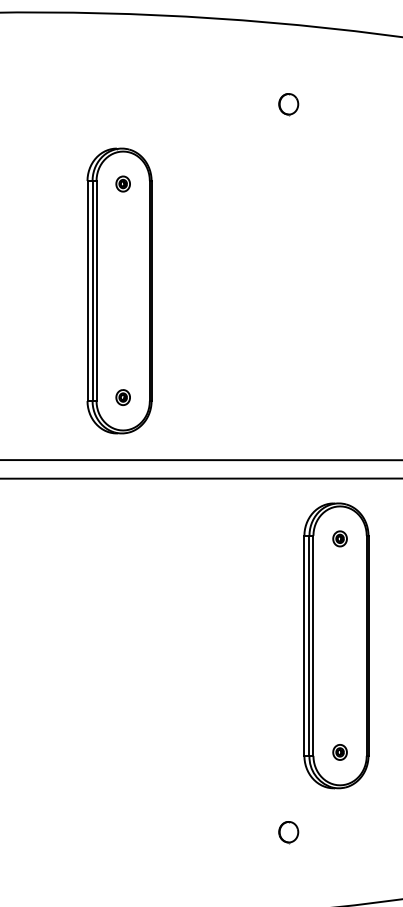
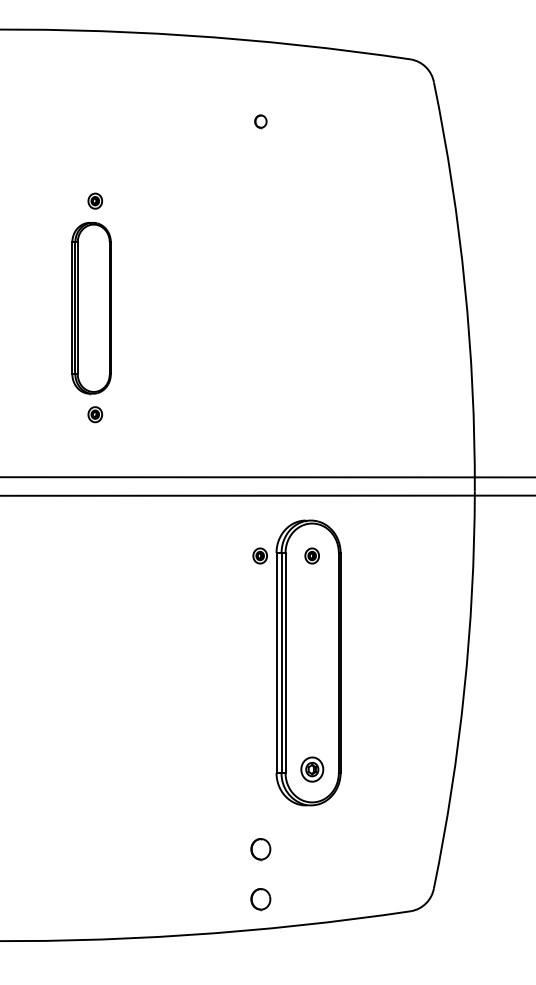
part: (288, 104) -> (260, 121), size x0.6
part: (119, 291) -> (91, 308), size x0.6
part: (287, 538) -> (259, 555), added
part: (339, 752) -> (311, 769), size x1.6
part: (288, 882) -> (260, 899), added

